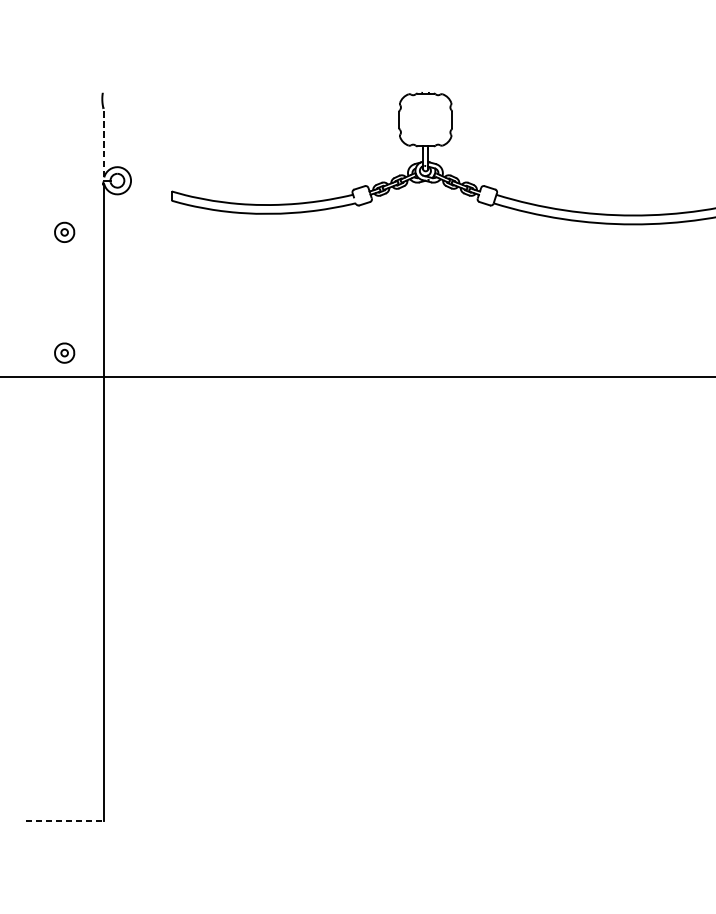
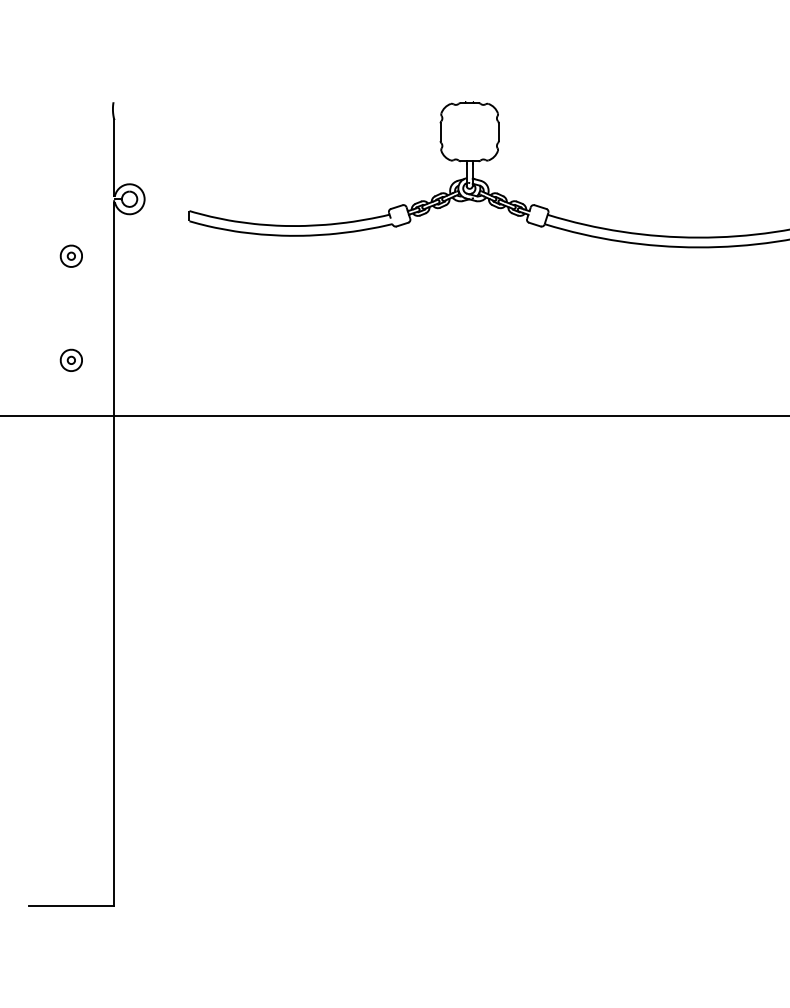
line: (103, 142) -> (114, 157), dashed -> solid
part: (63, 352) -> (70, 359), moved
line: (64, 820) -> (71, 905), dashed -> solid

